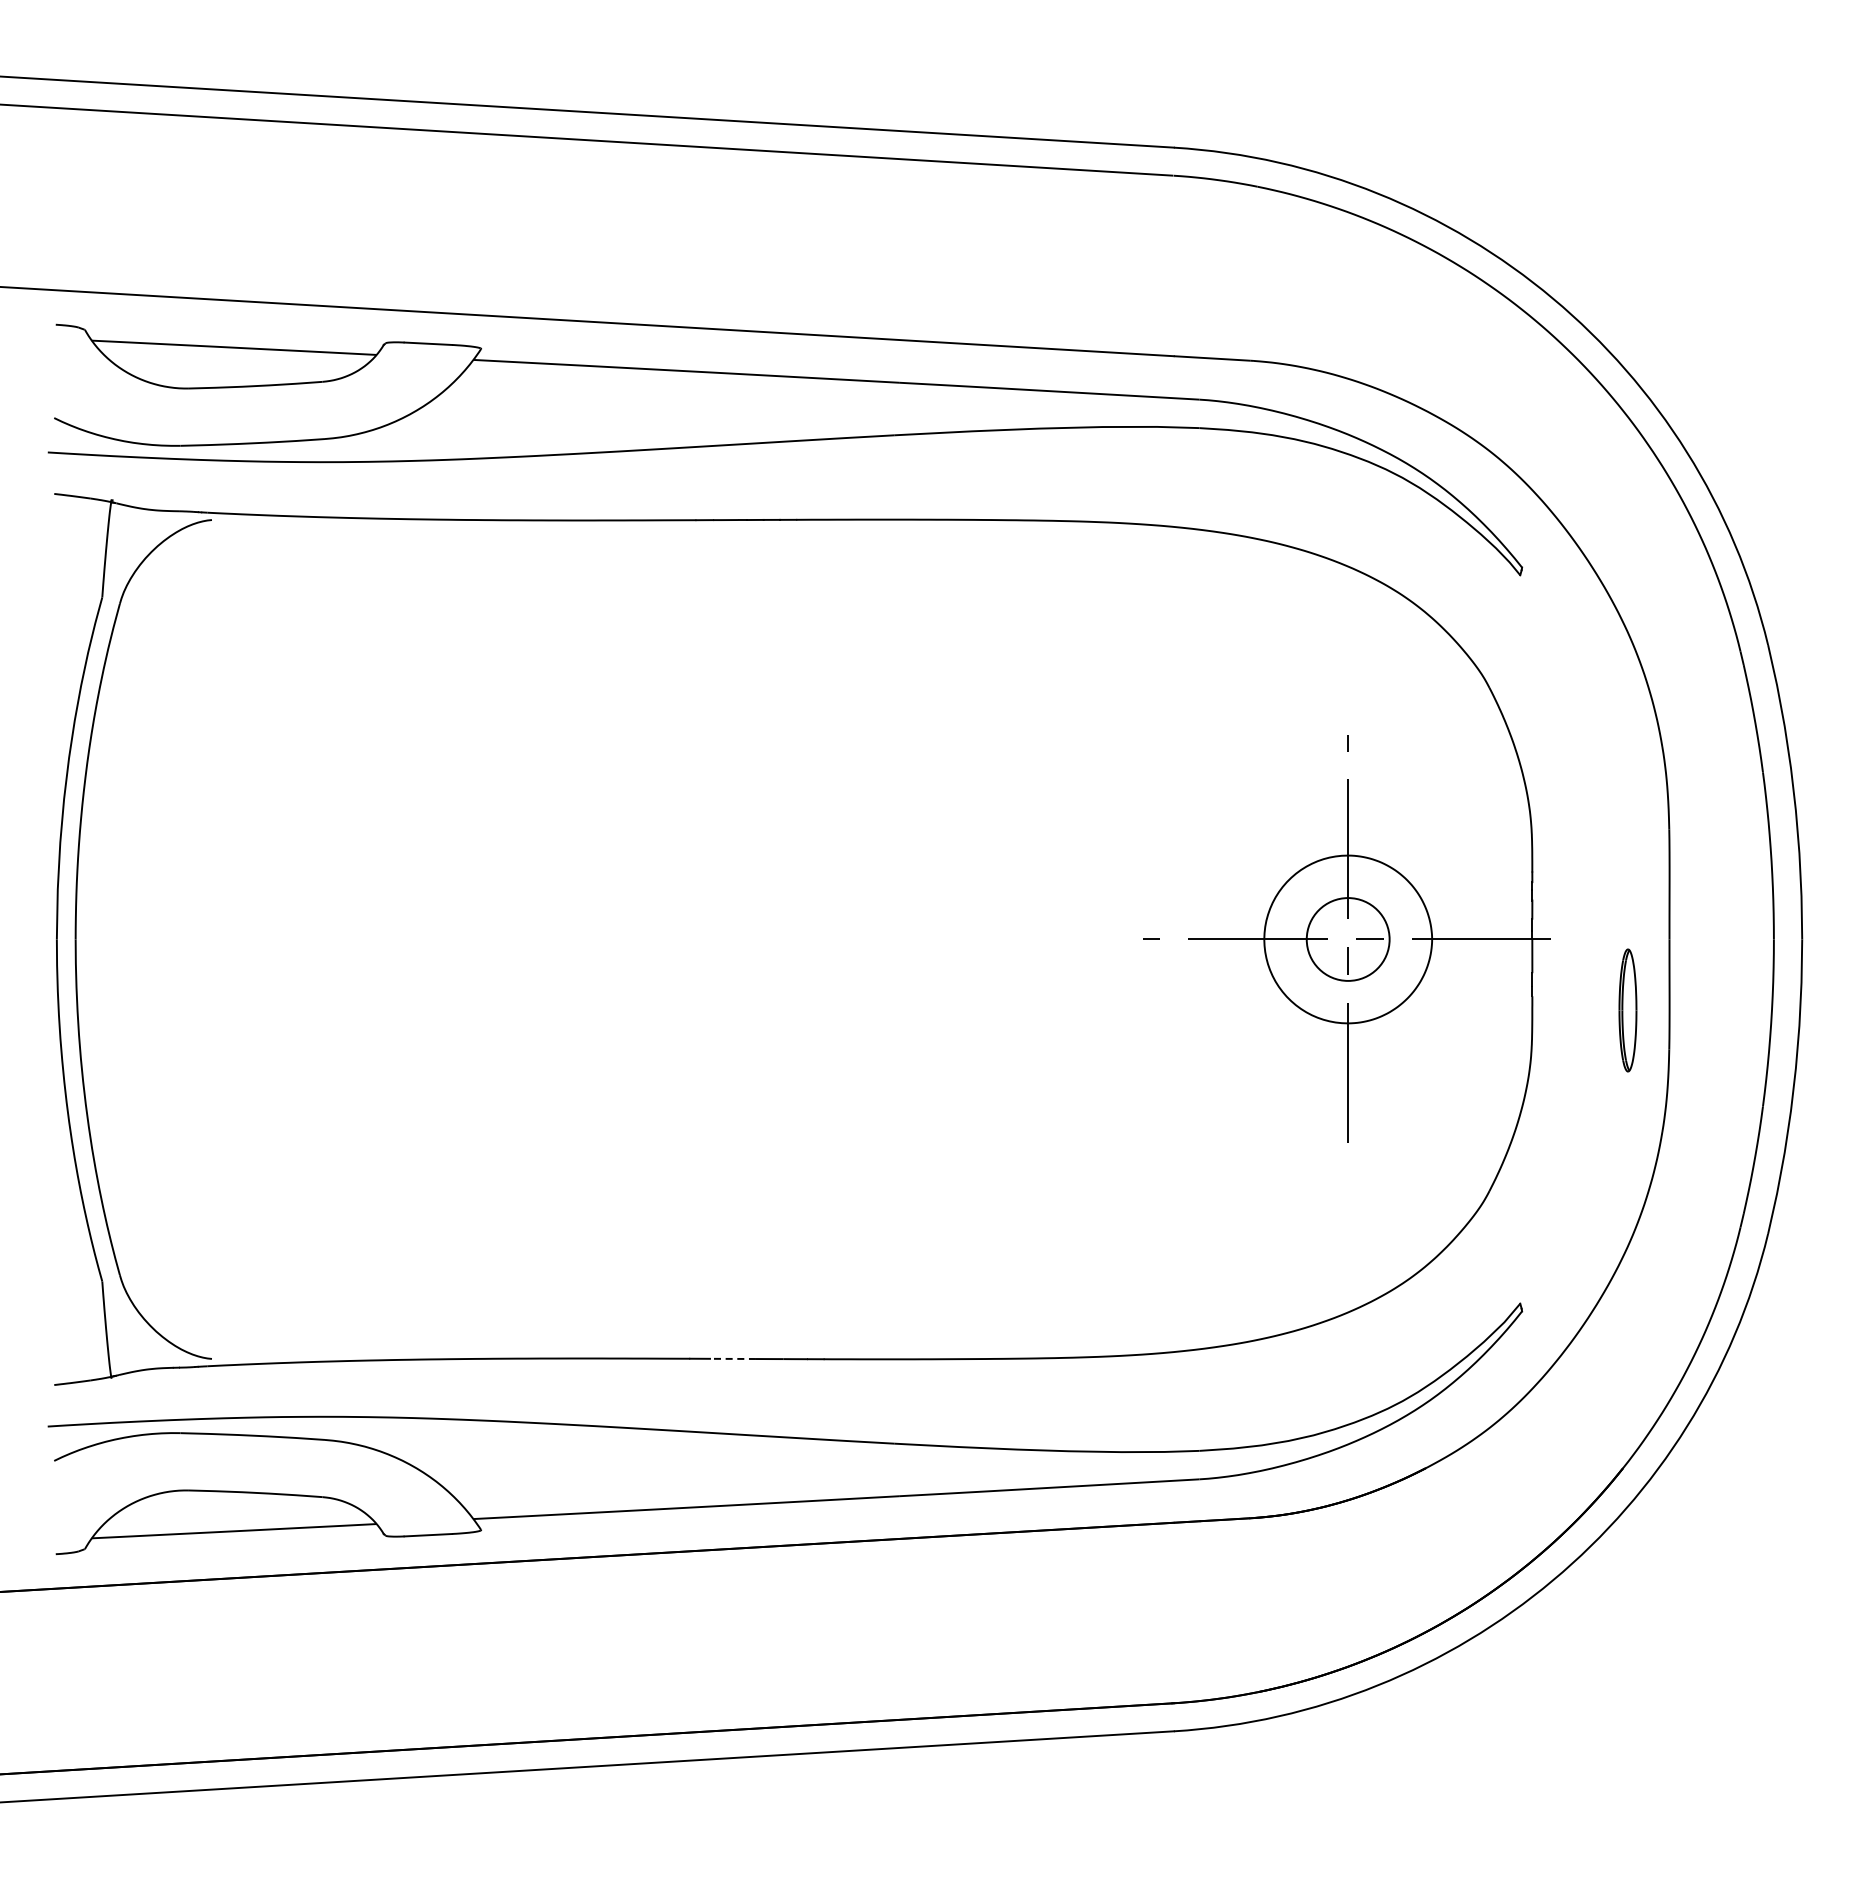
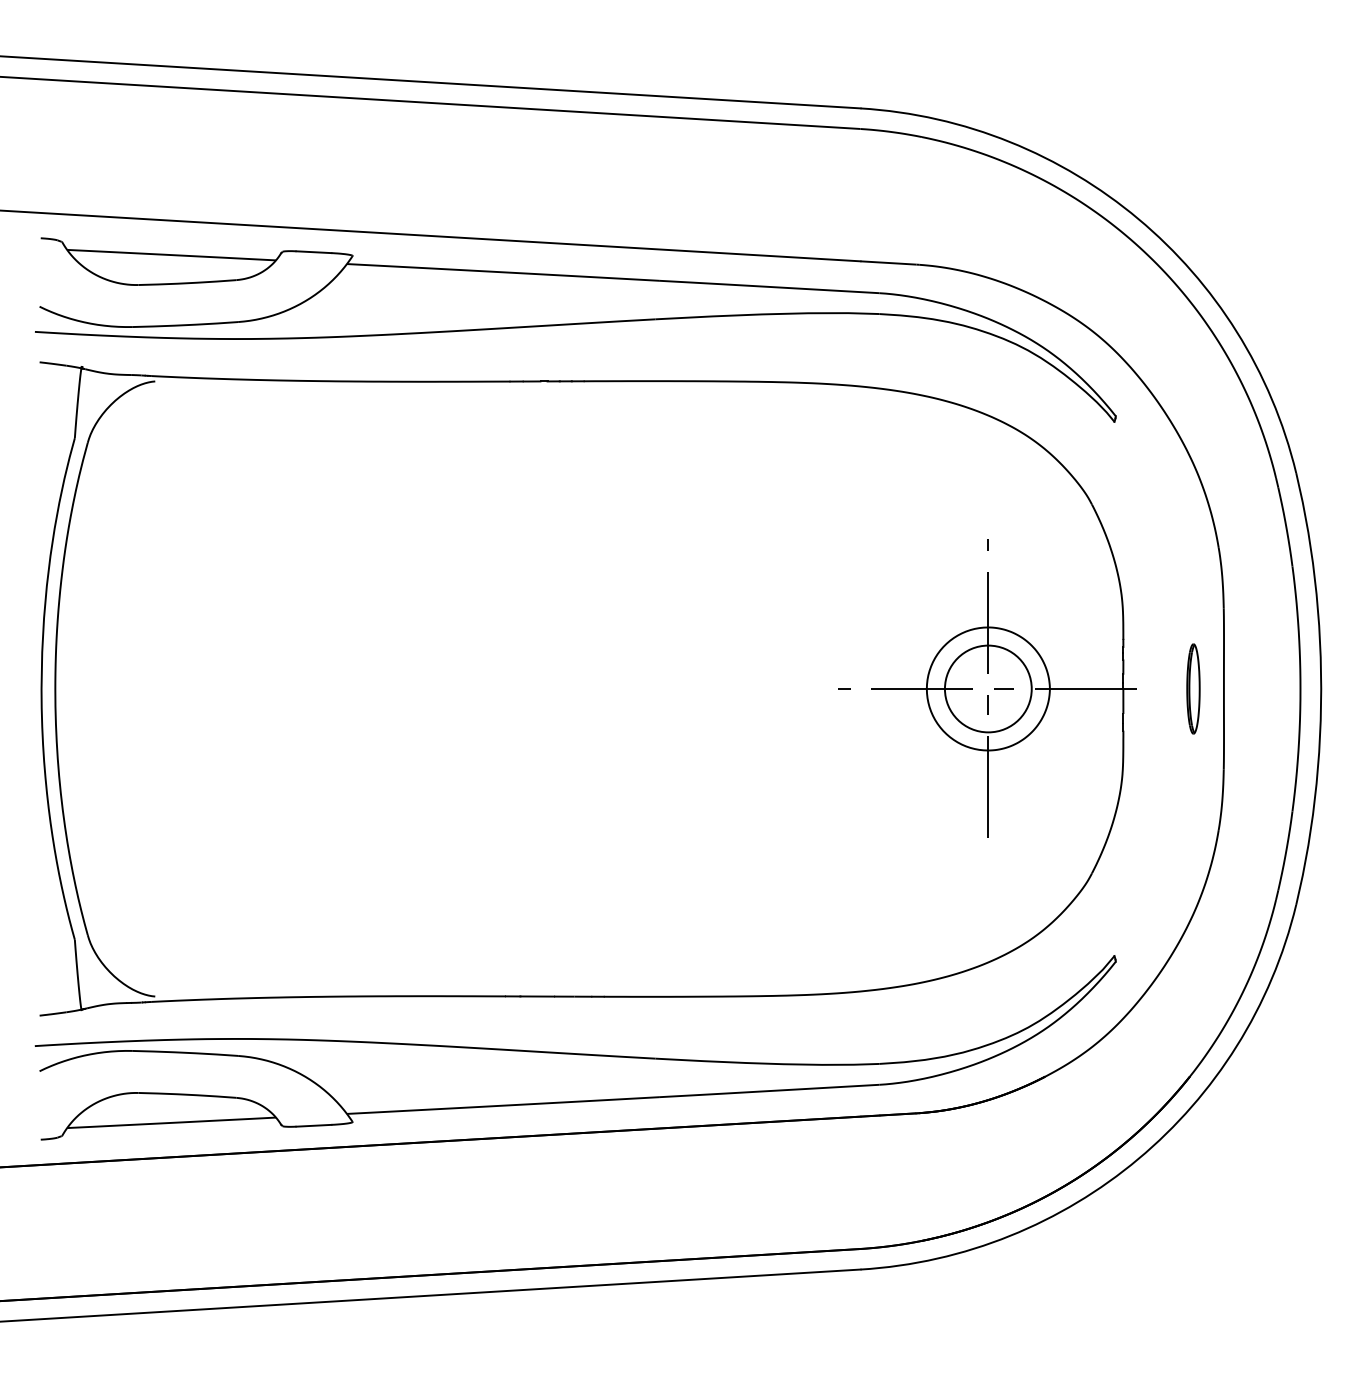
circle: (1348, 939) -> (988, 689), size x1.43
part: (1627, 1010) -> (1193, 689), moved
line: (732, 1358) -> (536, 996), dashed -> solid

